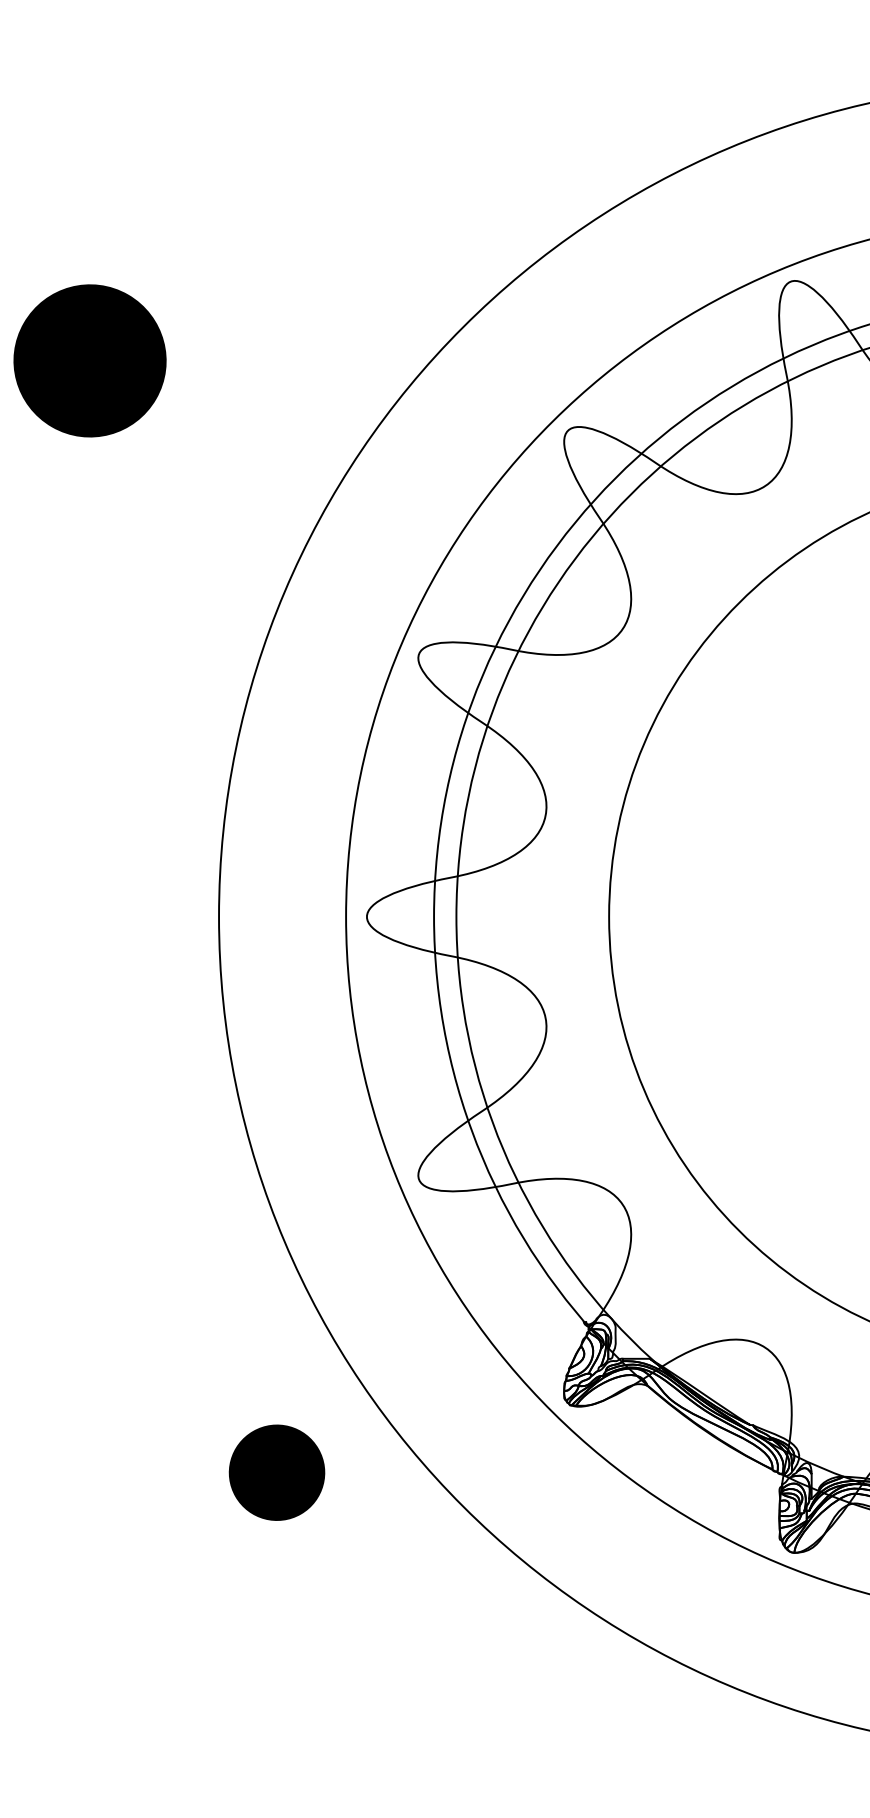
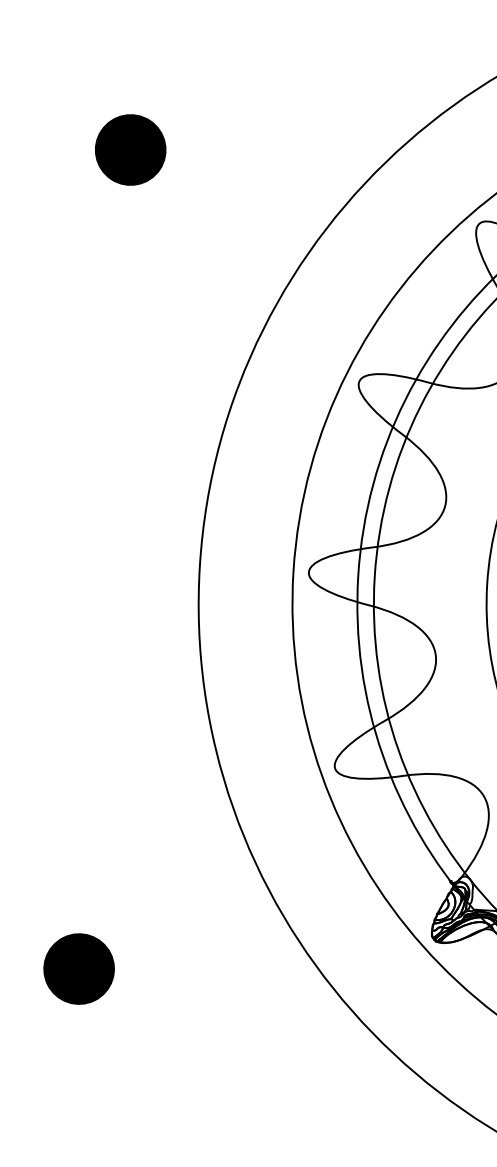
part: (89, 360) -> (130, 149), size x0.62
part: (276, 1472) -> (78, 968), moved

